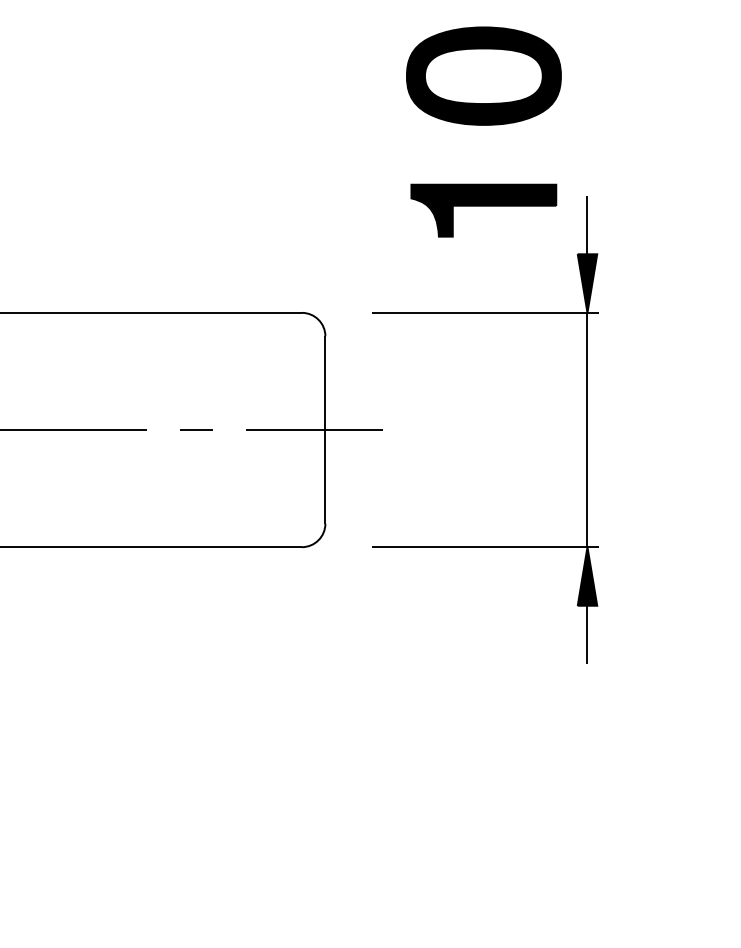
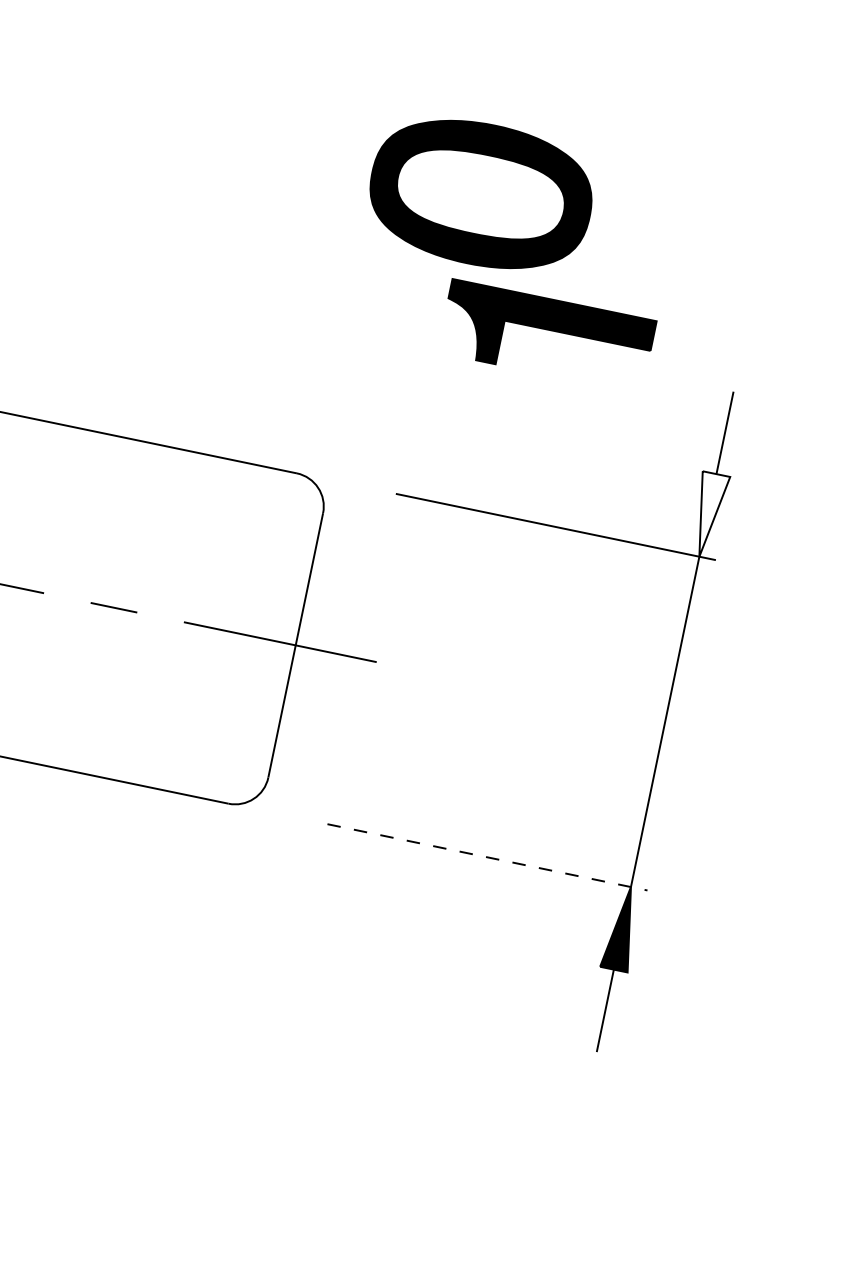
part: (483, 75) -> (480, 193), moved
part: (483, 210) -> (546, 336), moved
fill: (587, 283) -> (707, 515), removed
line: (485, 547) -> (487, 857), solid -> dashed

